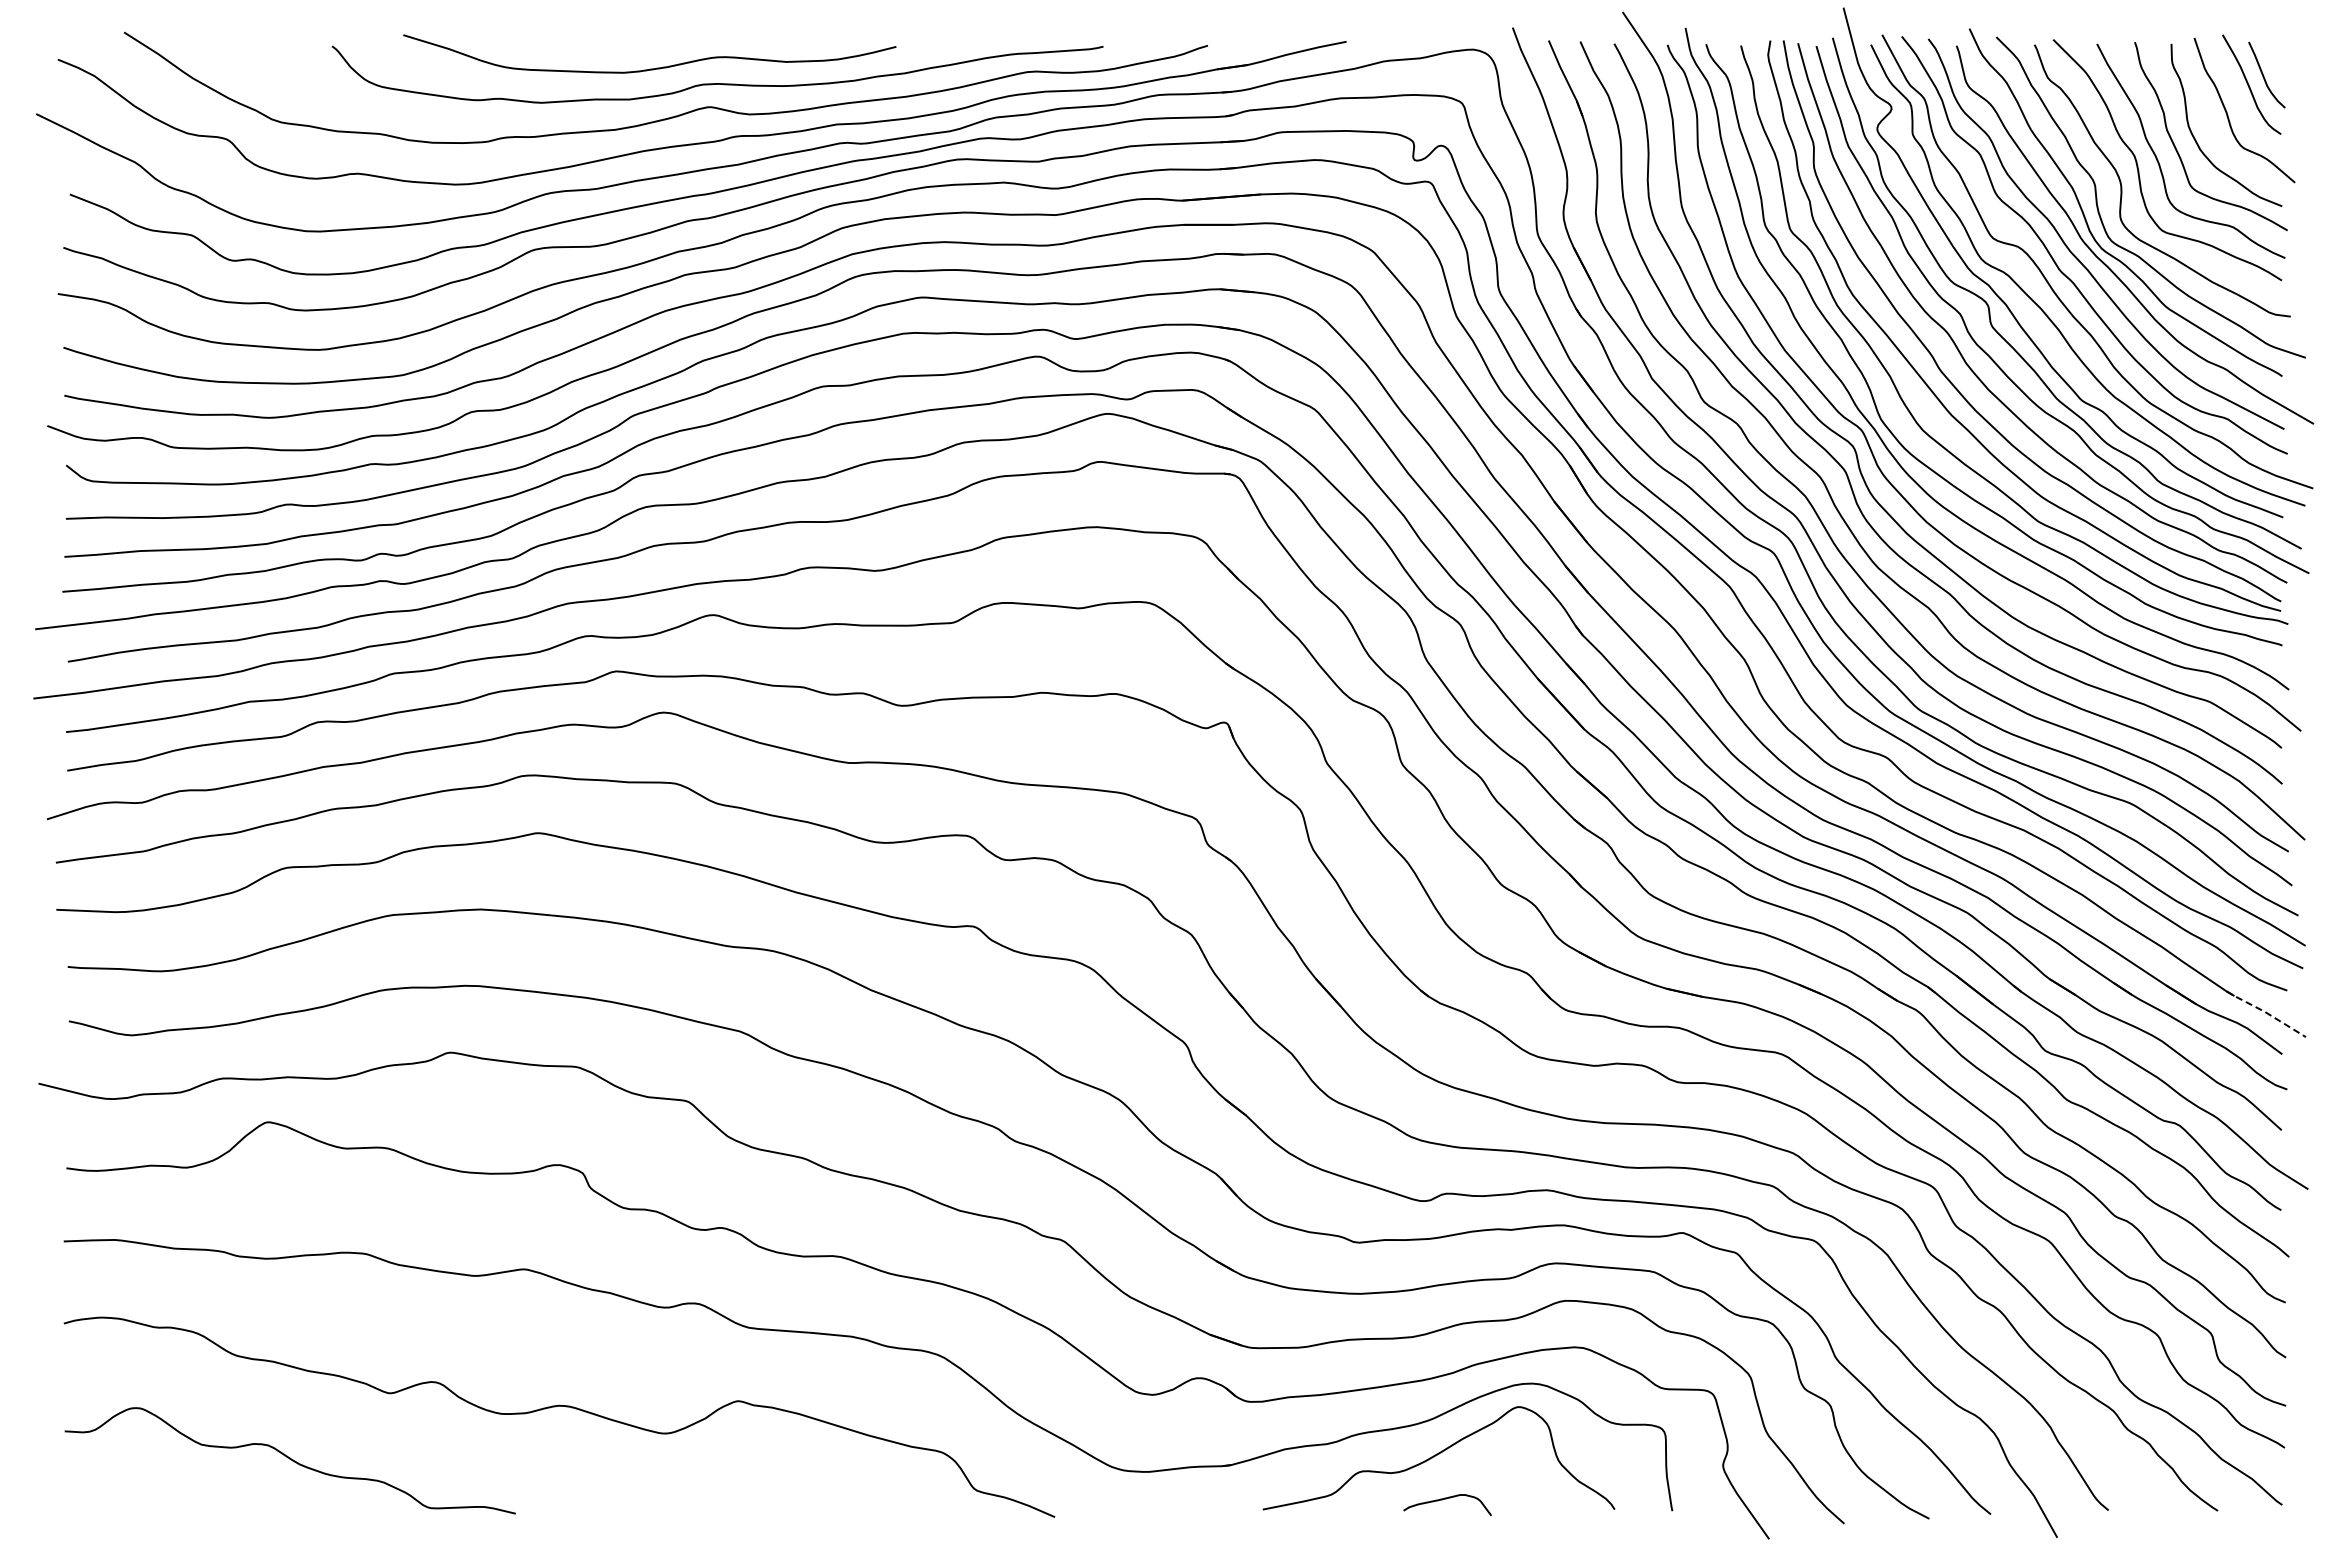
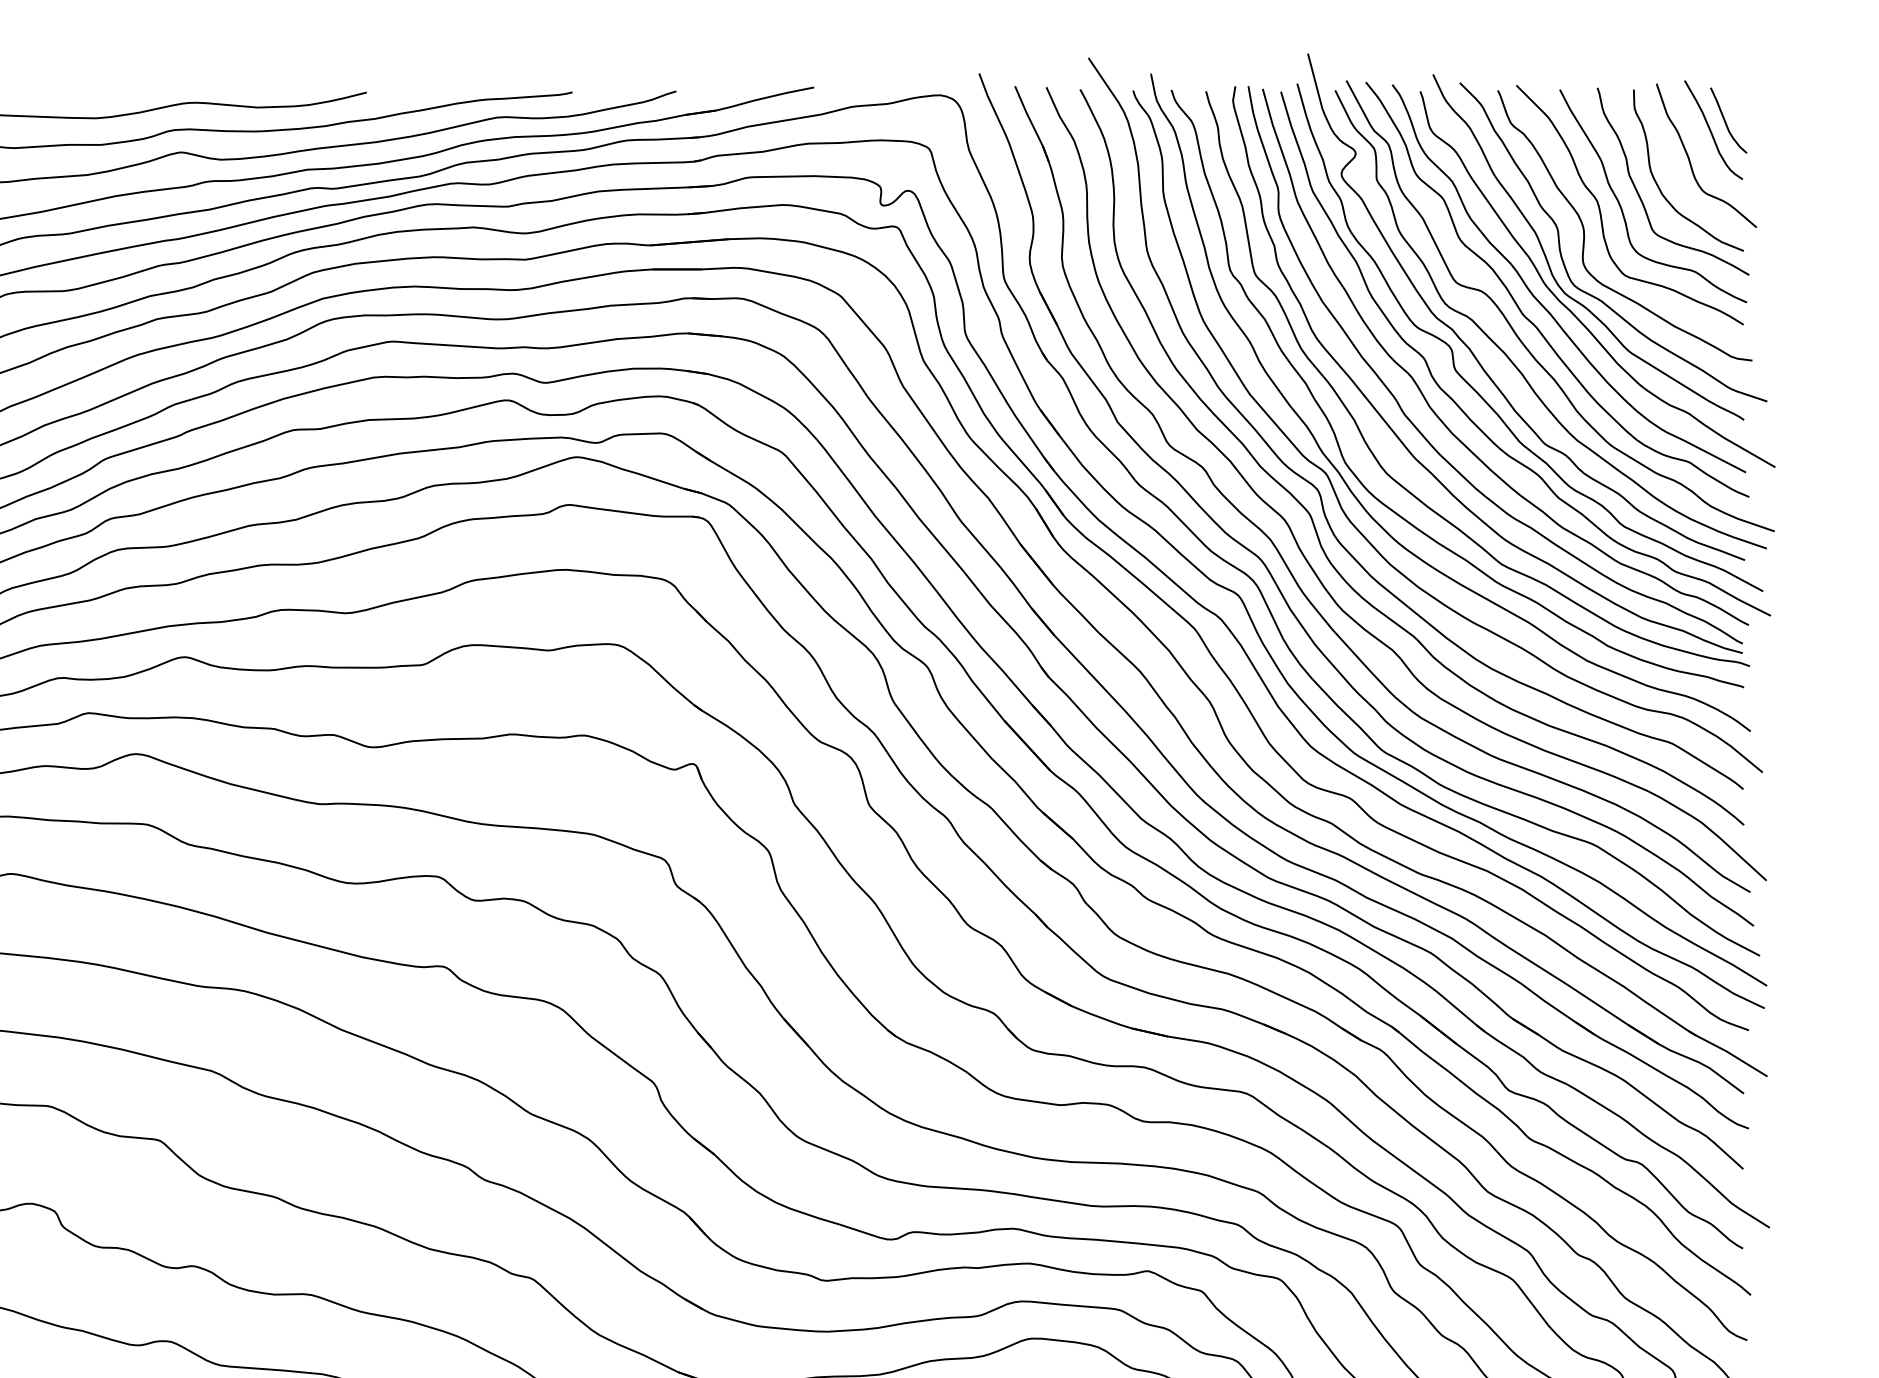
line: (2266, 1012) -> (1728, 1052), dashed -> solid

